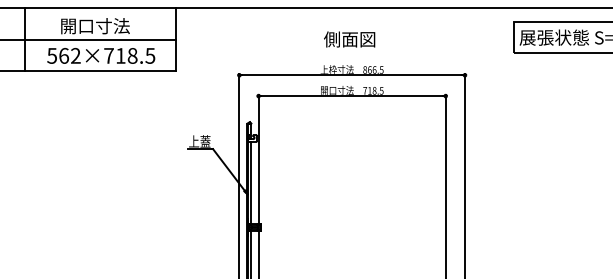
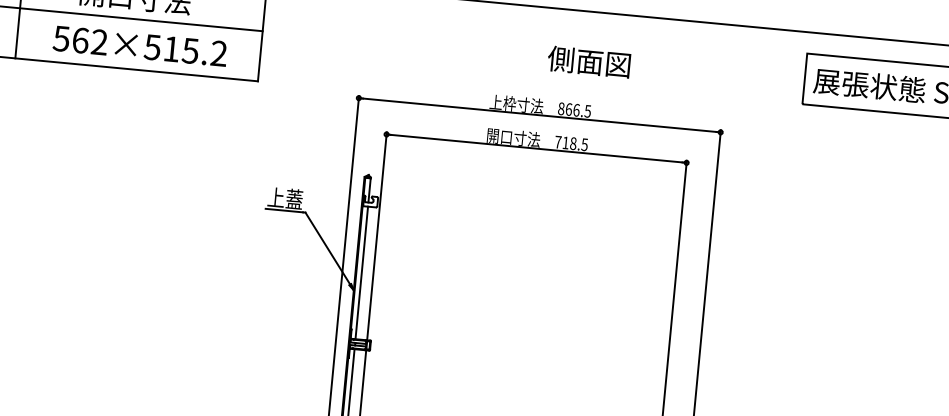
text: (349, 39) -> (589, 62), moved
text: (129, 55) -> (185, 49), 562×718.5 -> 562×515.2

